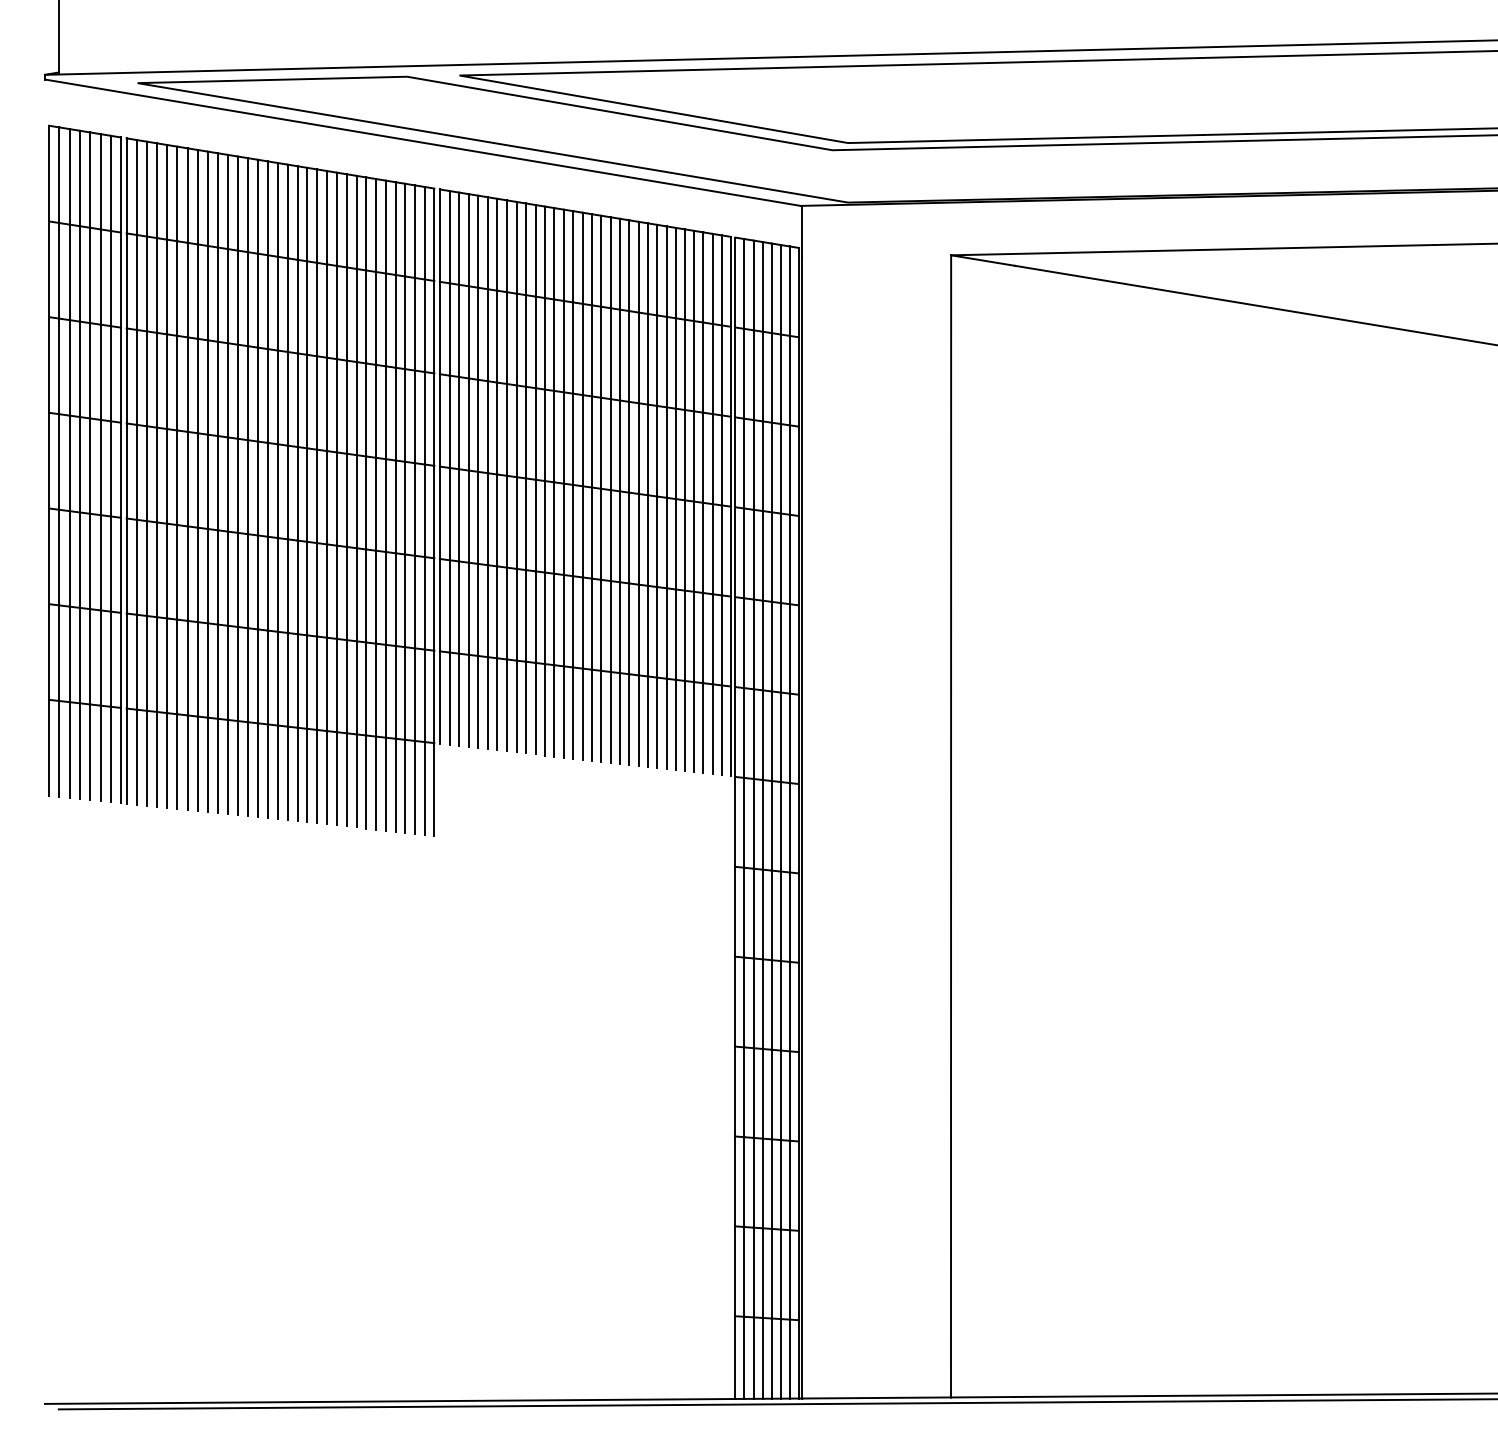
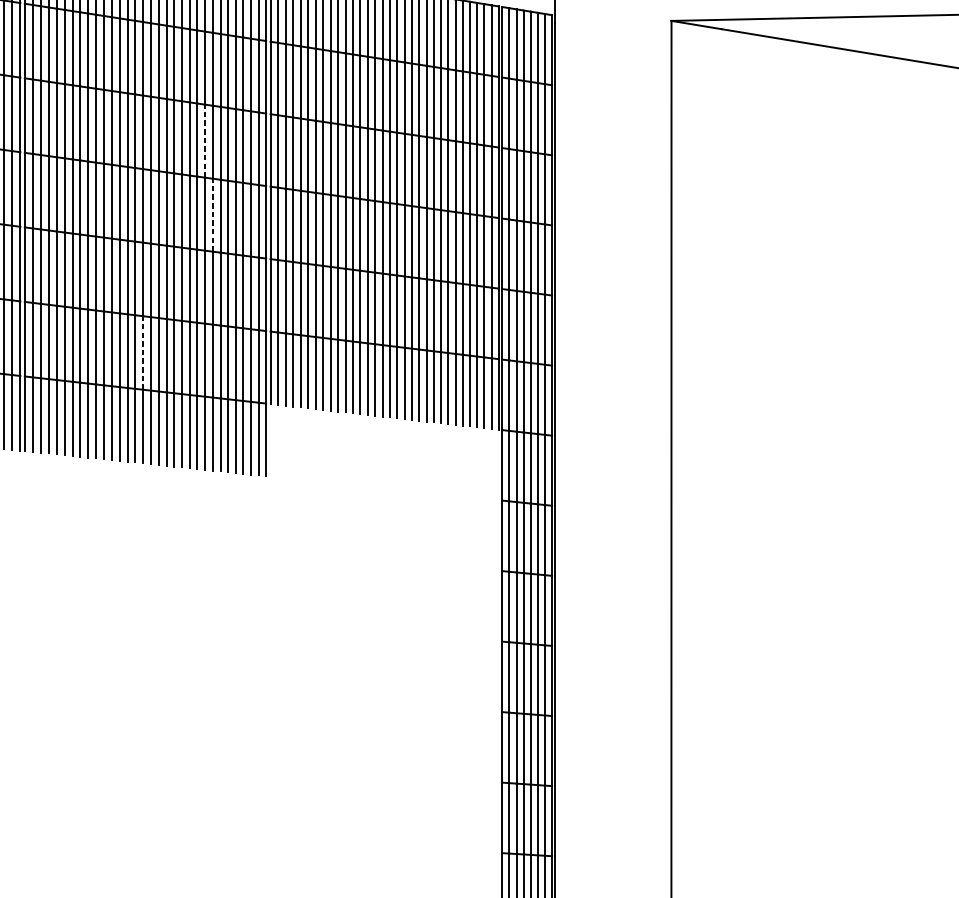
line: (356, 408) -> (205, 141), solid -> dashed
line: (366, 502) -> (212, 214), solid -> dashed
line: (277, 678) -> (143, 352), solid -> dashed

